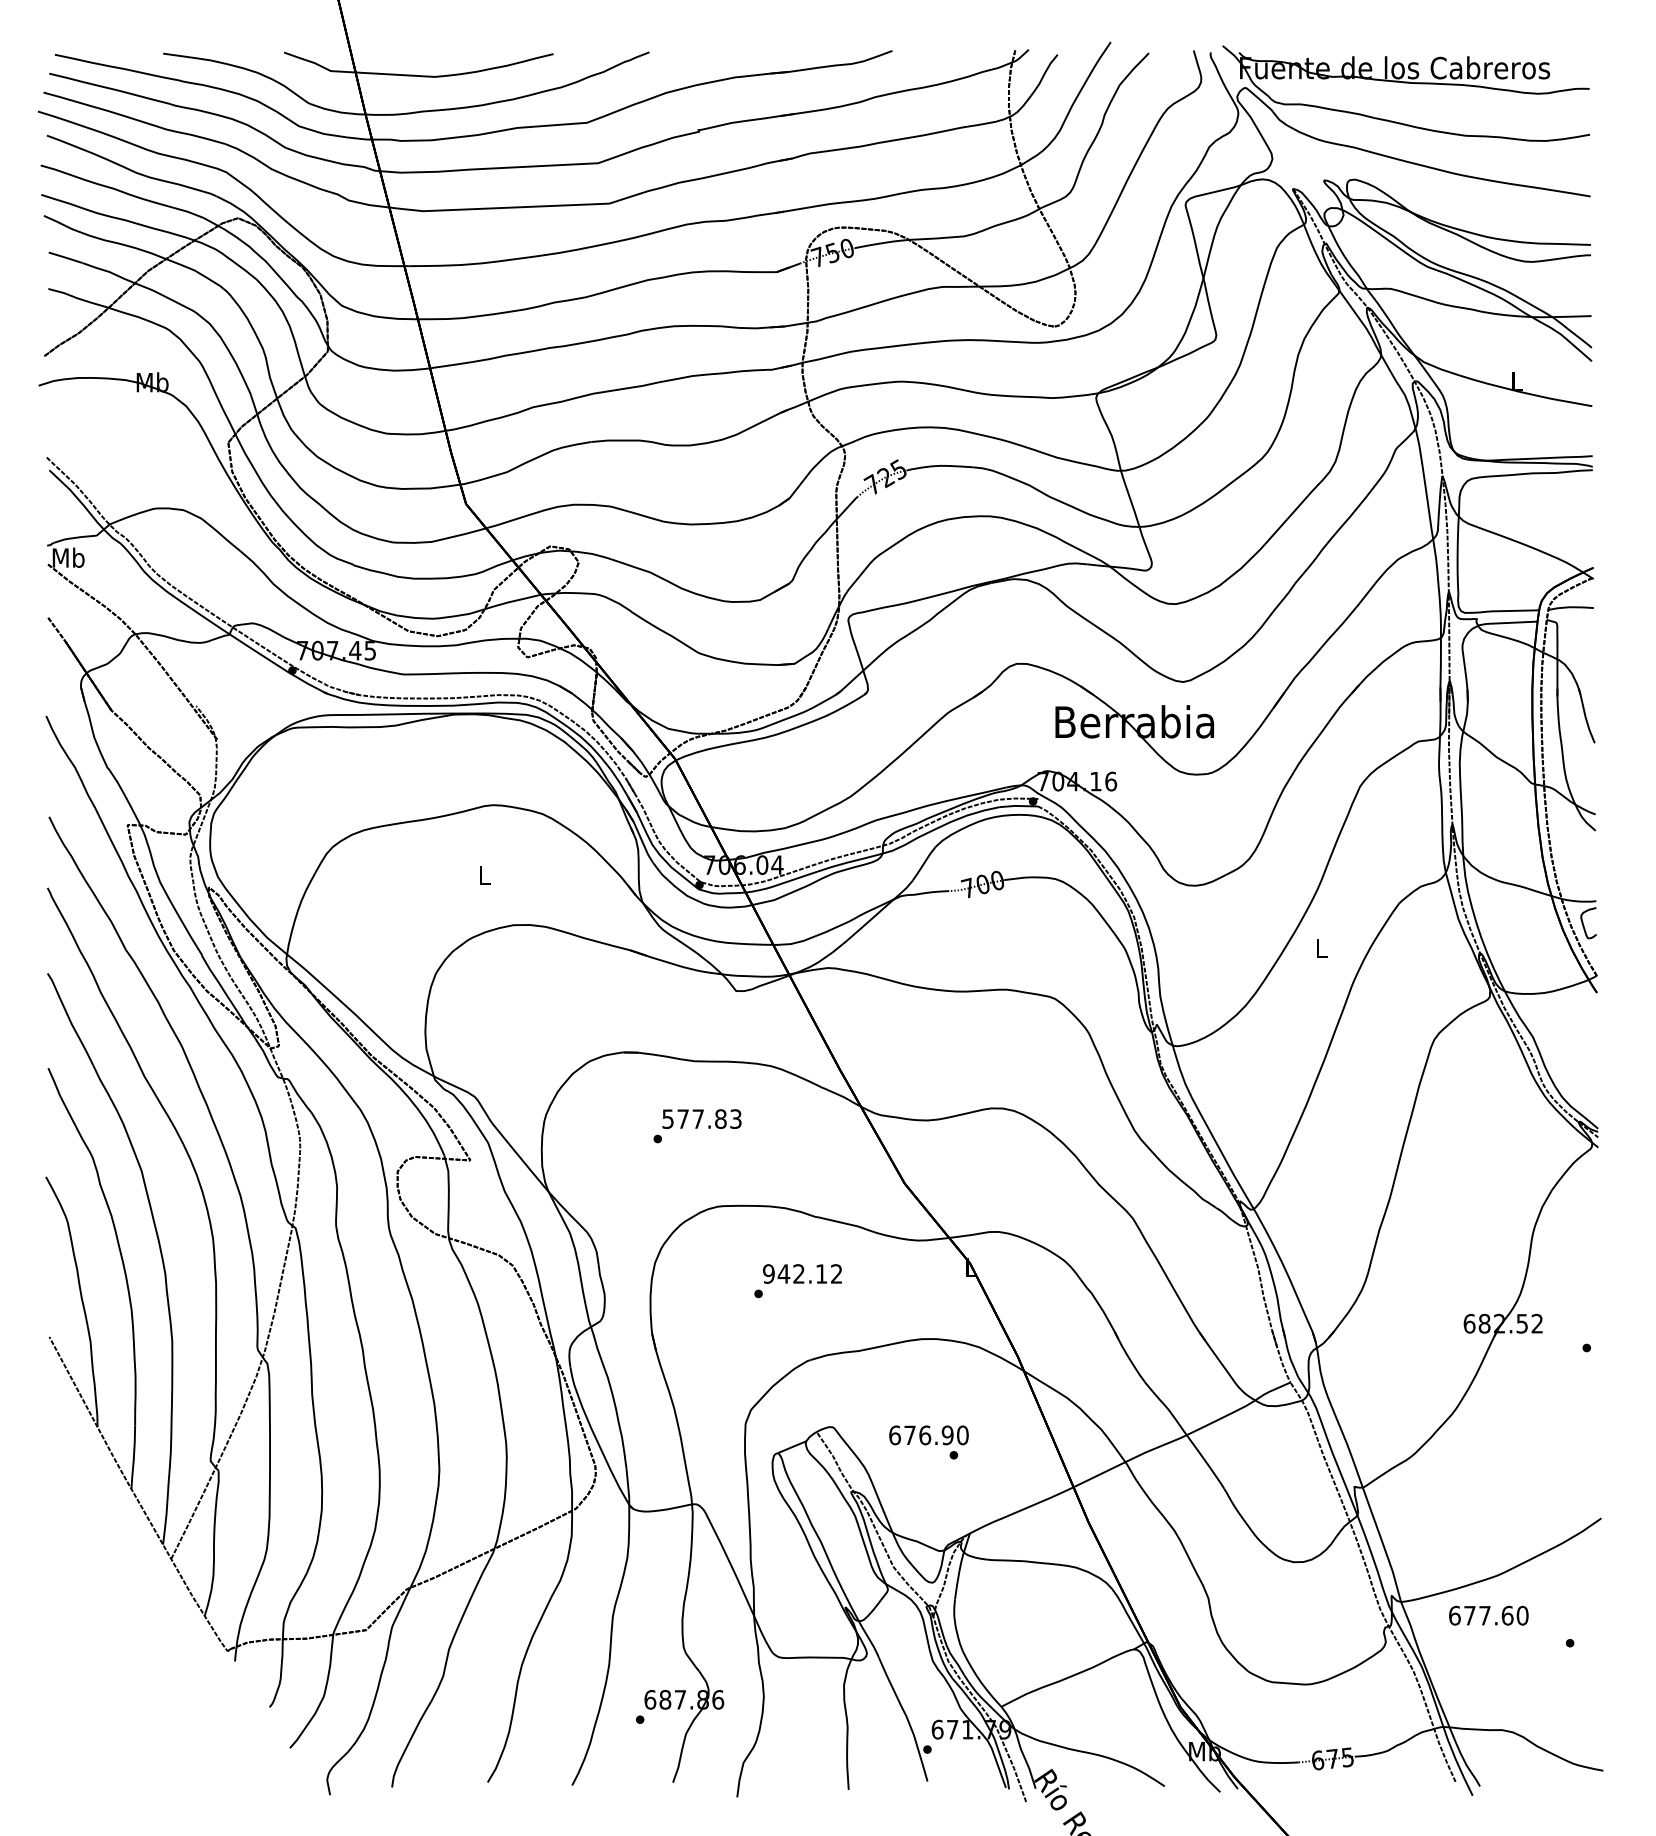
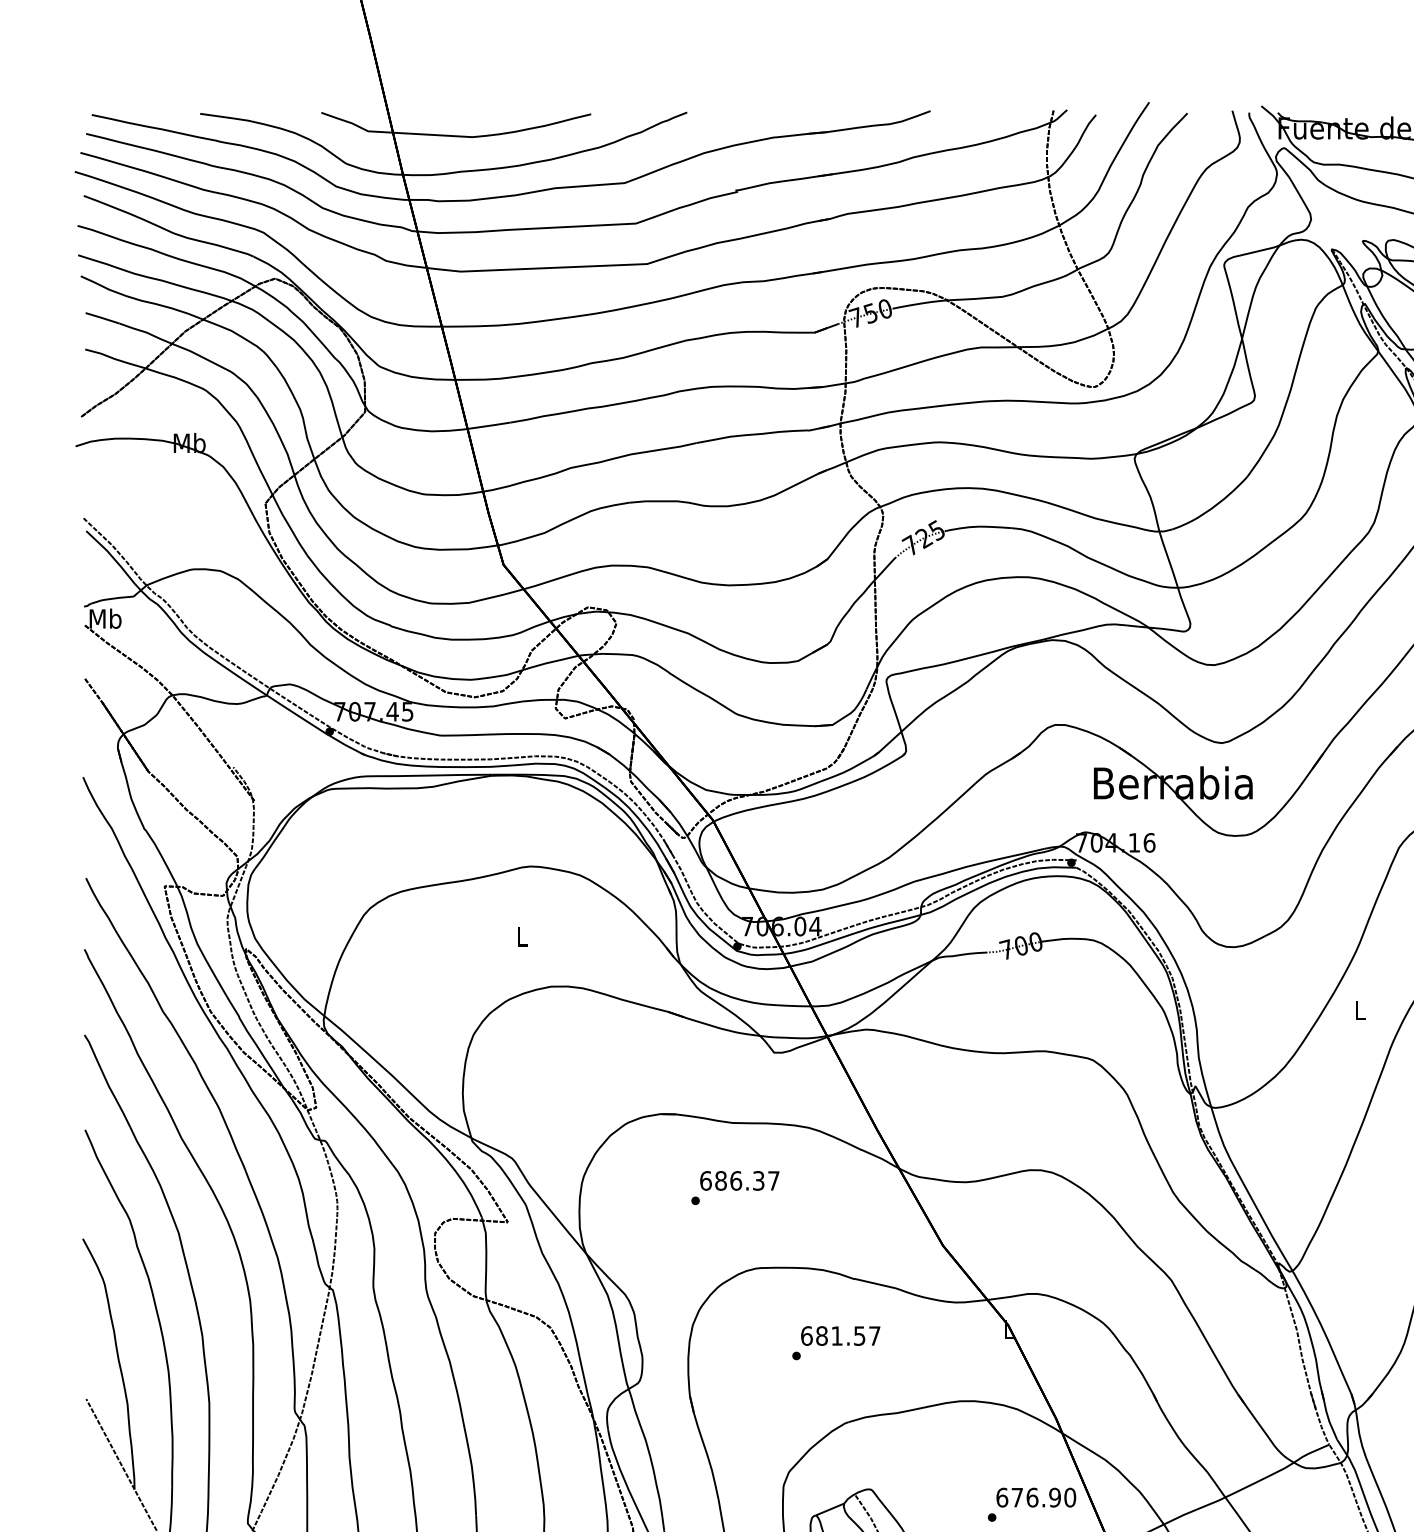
text: (701, 1118) -> (739, 1180), 577.83 -> 686.37
text: (802, 1273) -> (840, 1335), 942.12 -> 681.57
text: (928, 1435) -> (1035, 1497), moved

